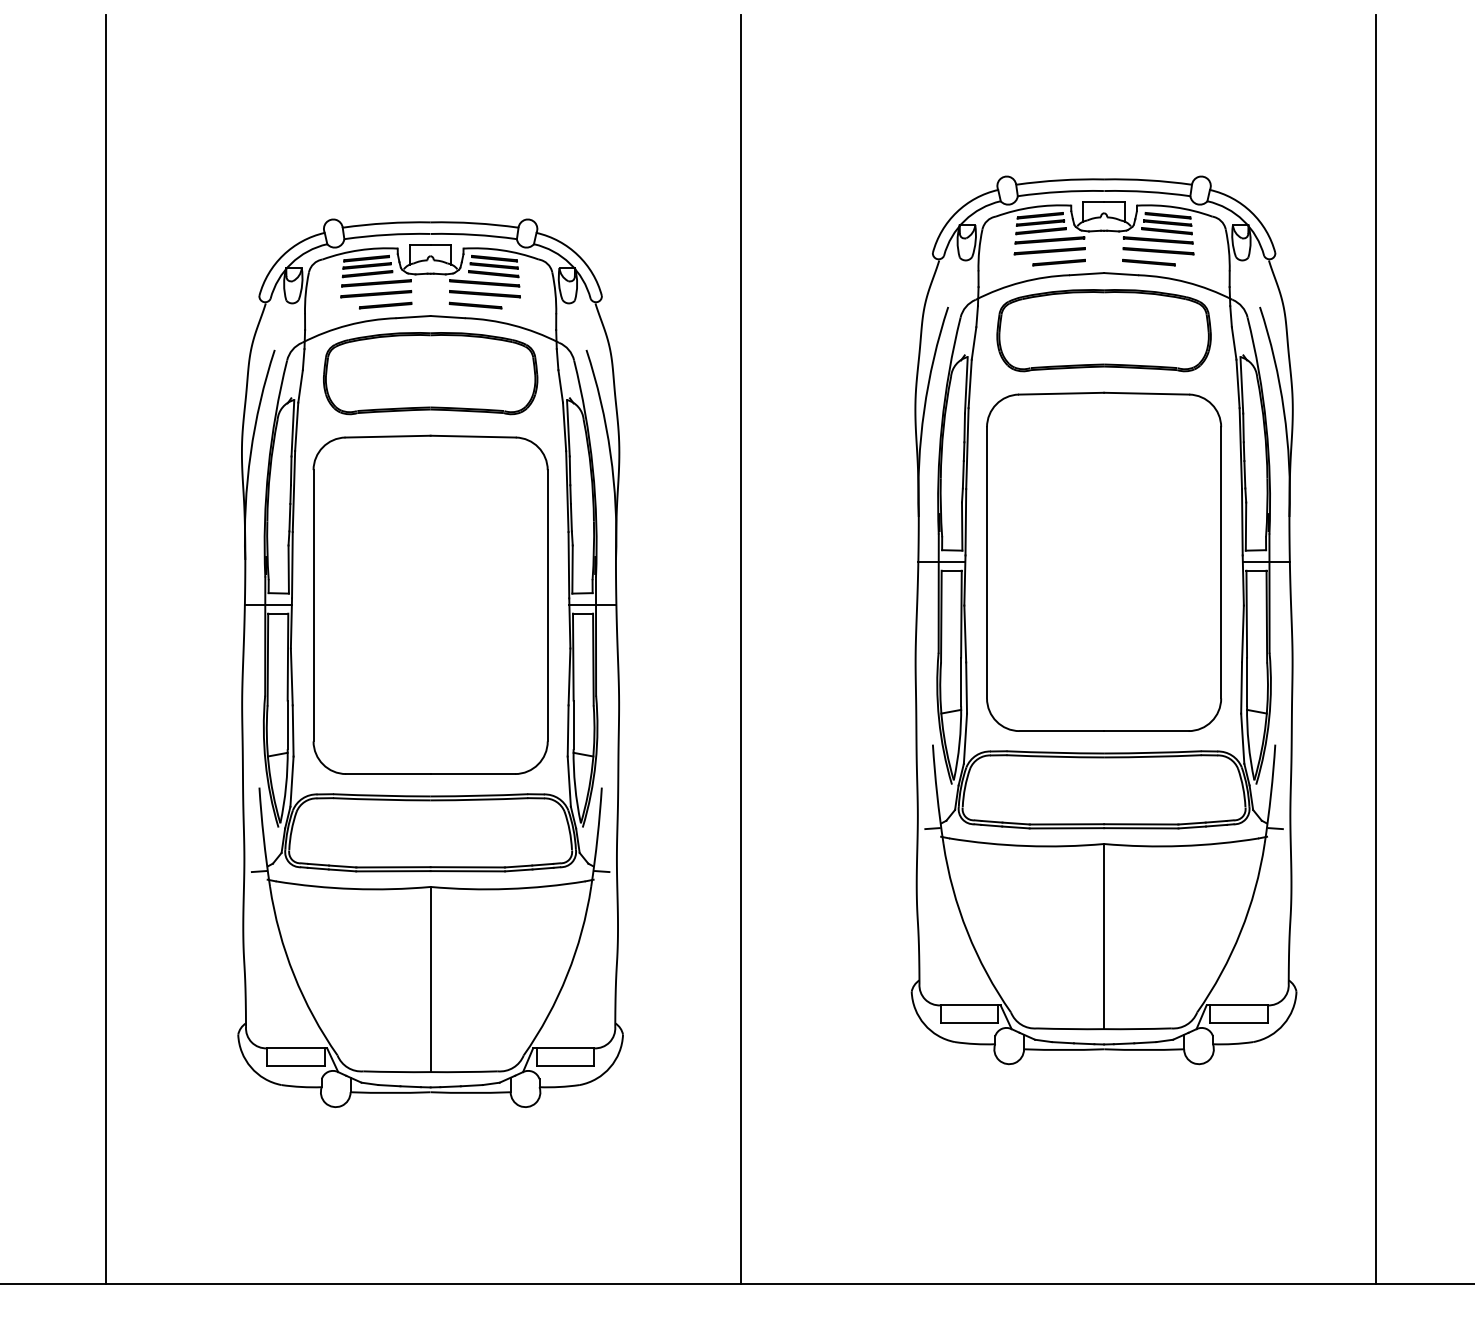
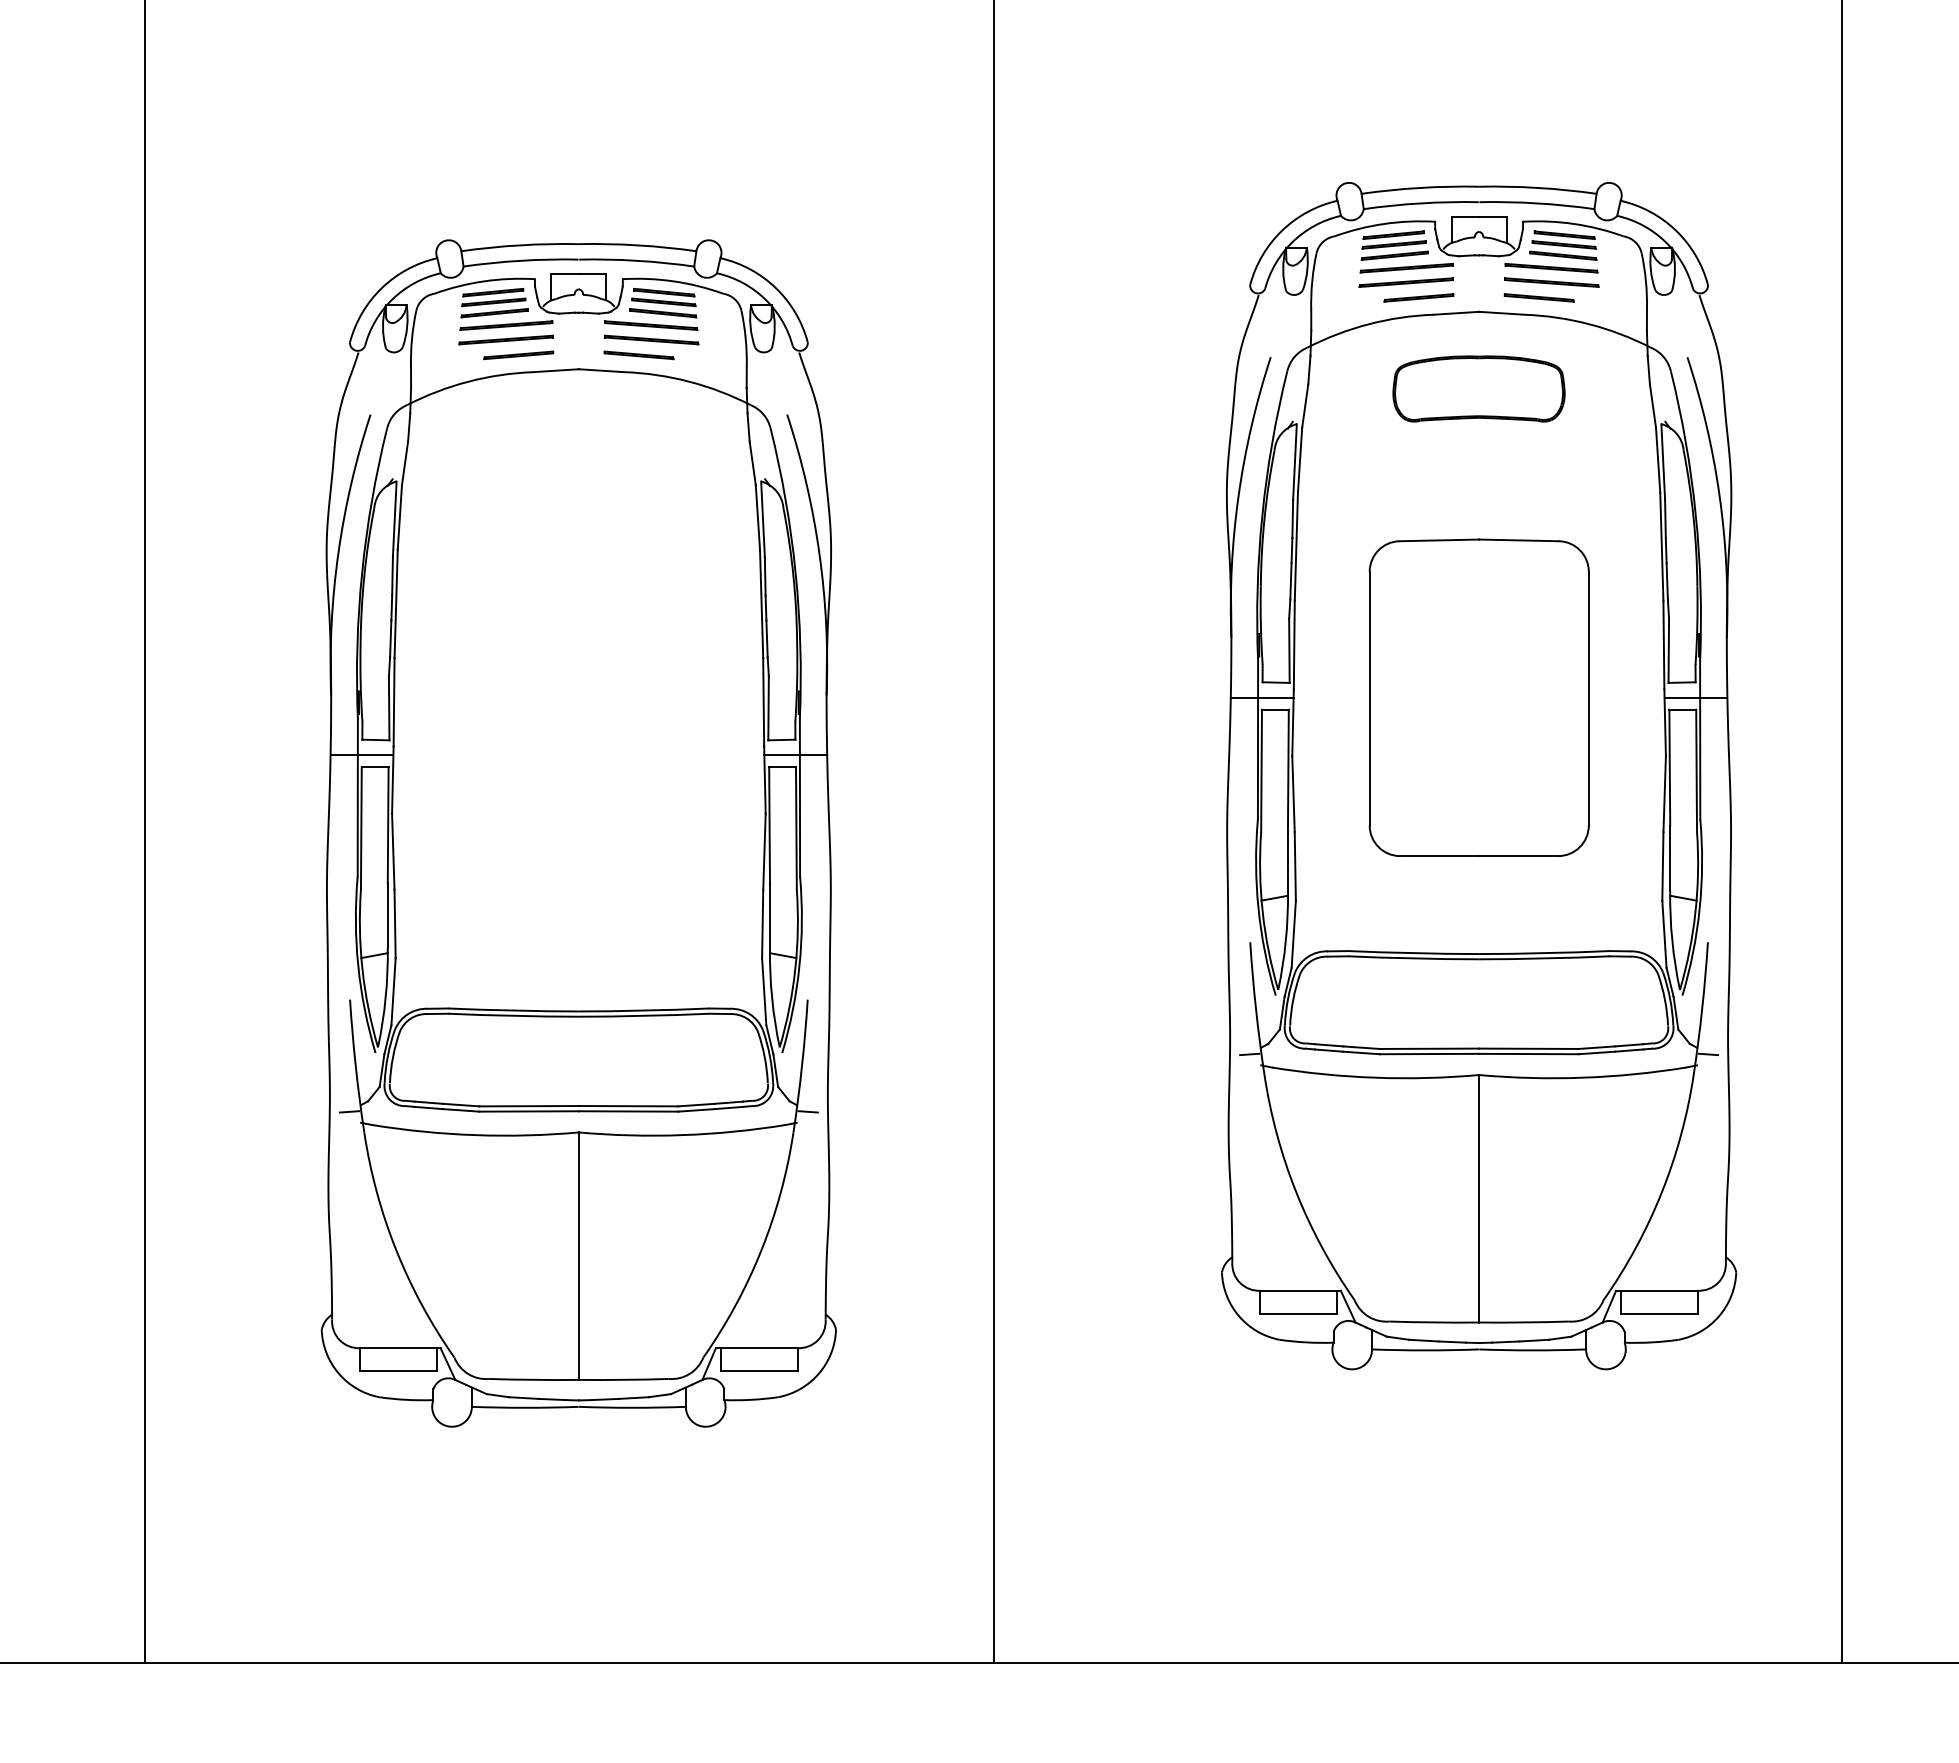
part: (1103, 330) -> (1478, 388), size x0.6
part: (430, 373) -> (578, 446), removed
part: (1104, 561) -> (1479, 697), size x0.7
part: (430, 604) -> (578, 754), removed

